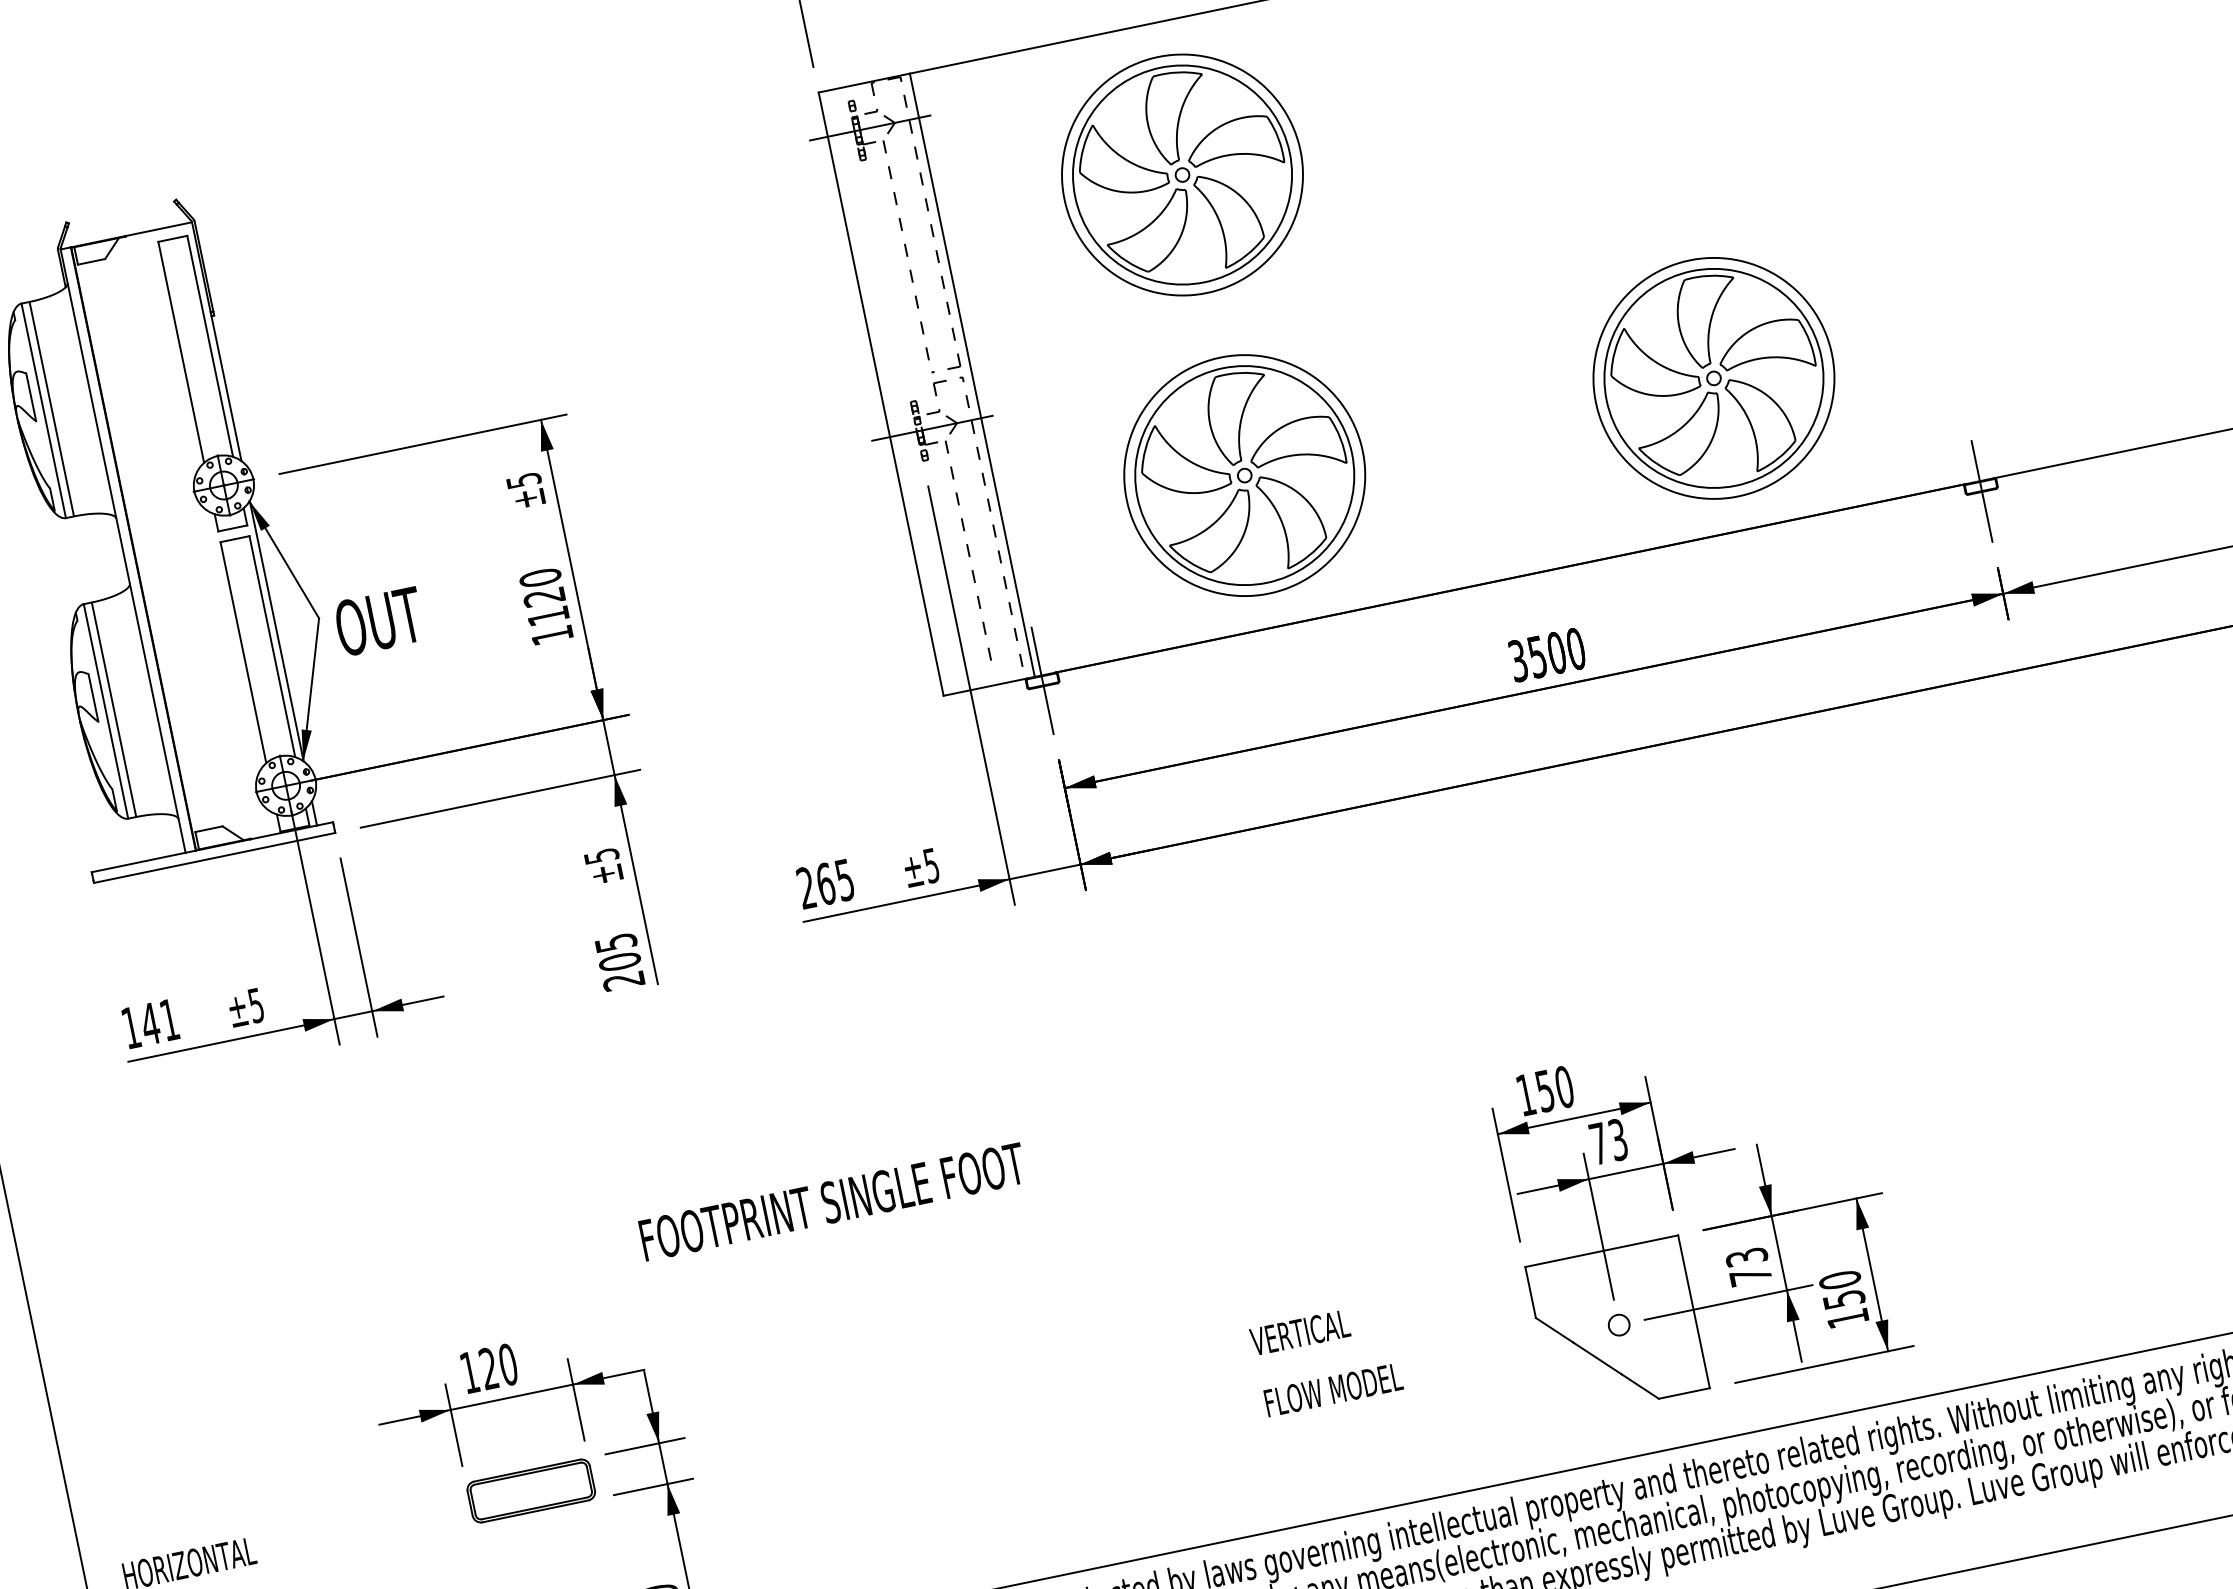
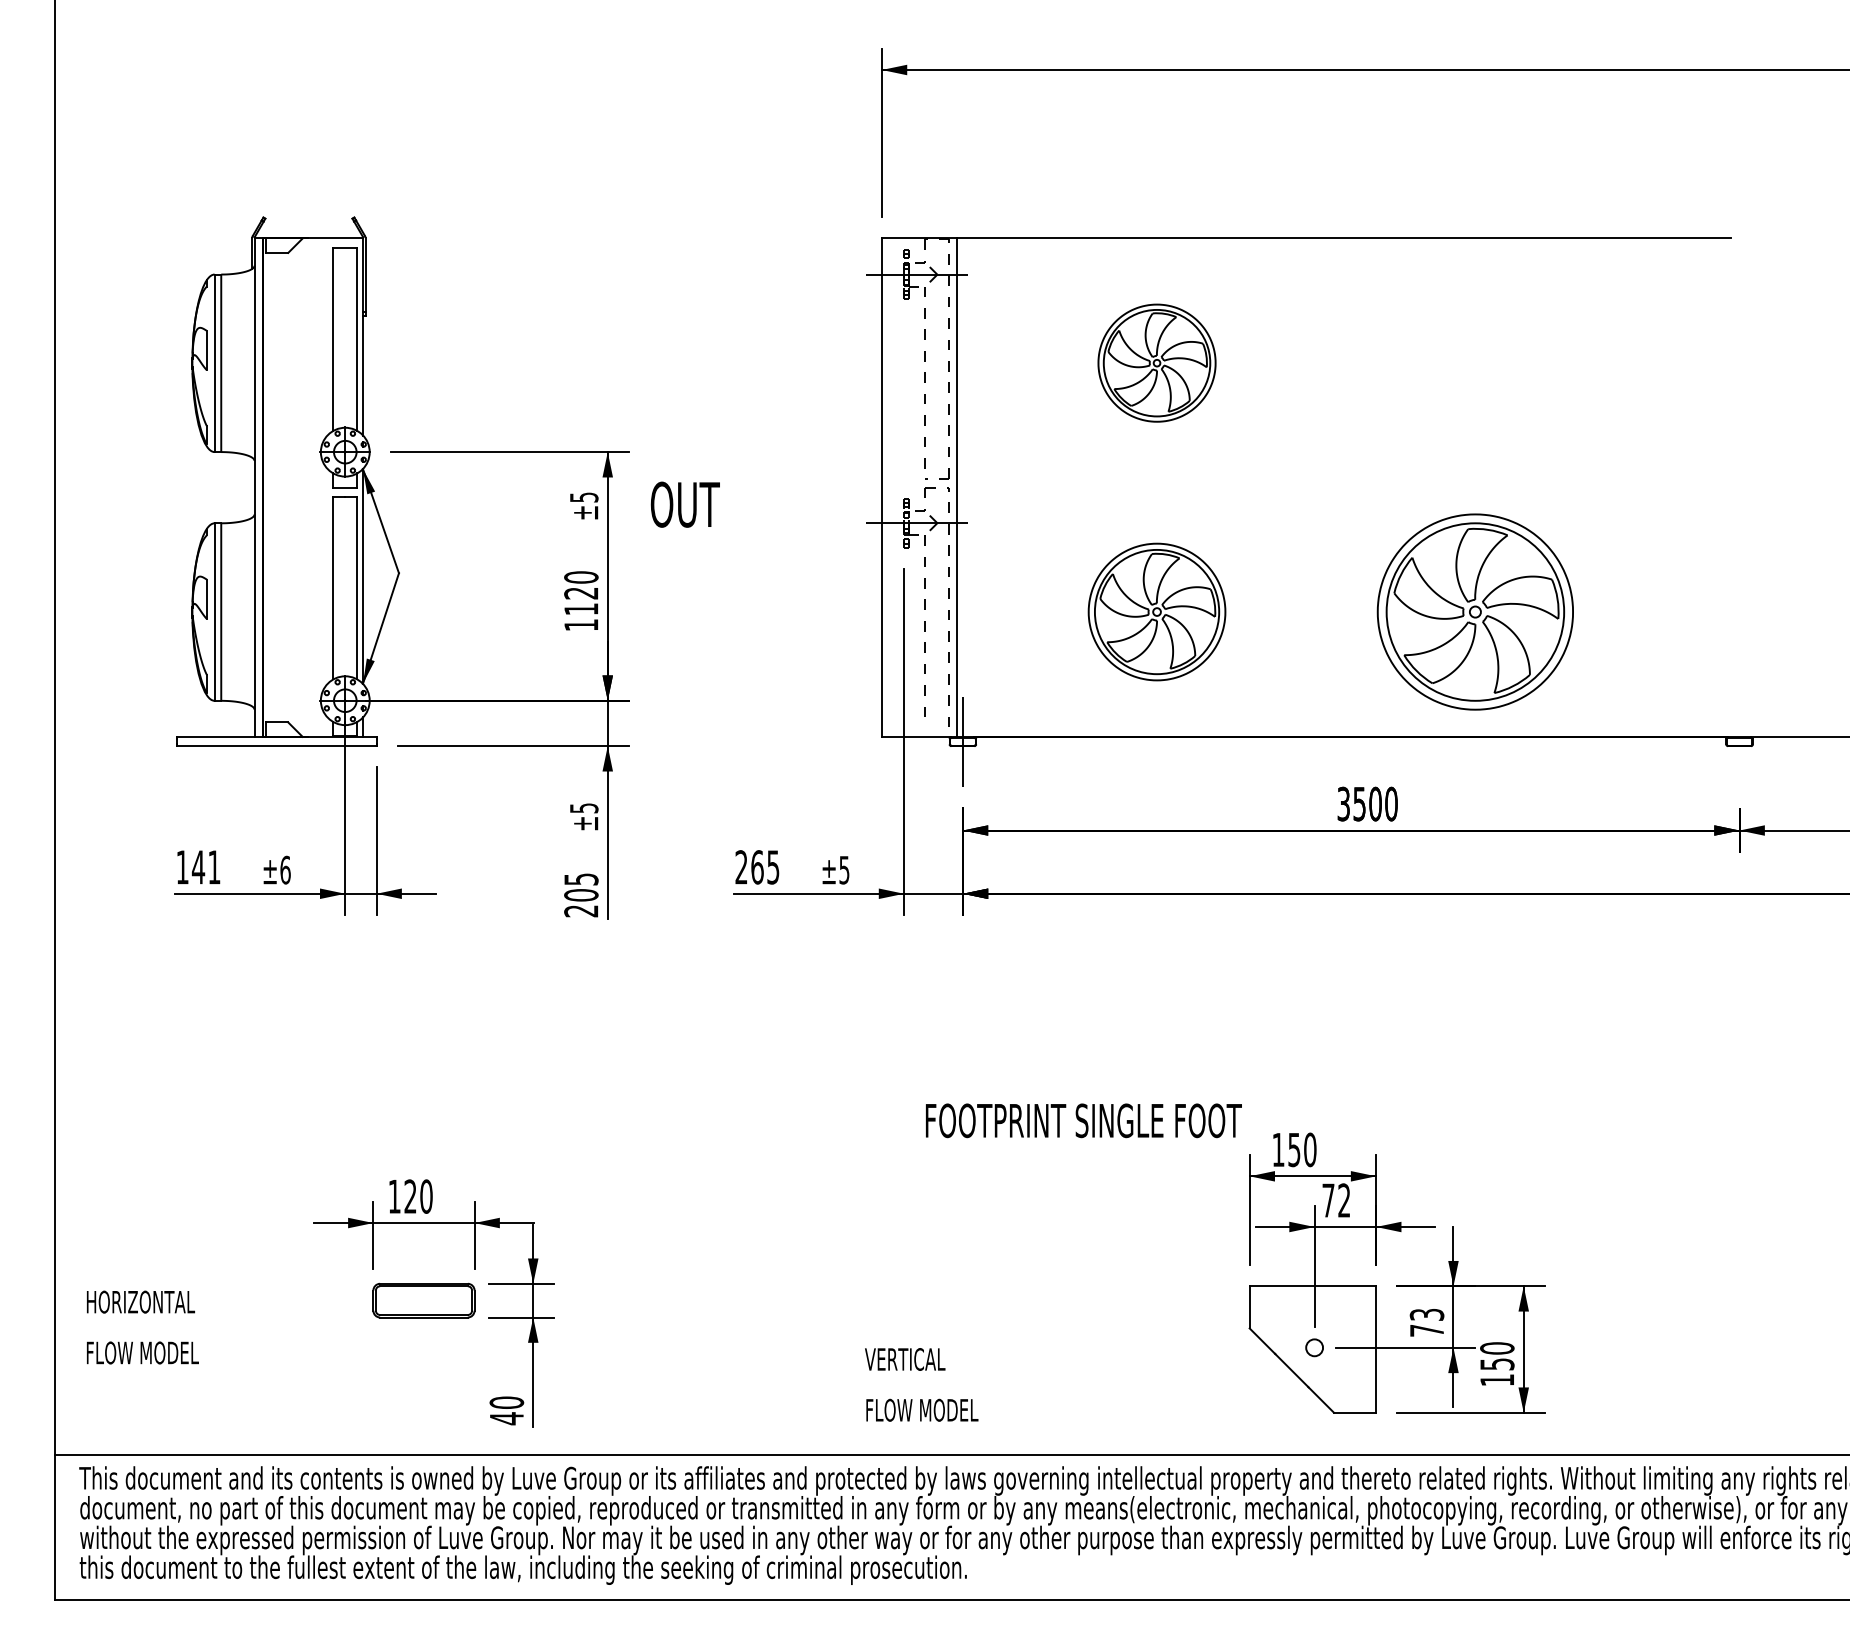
part: (1181, 174) -> (1156, 362), size x0.6
part: (1712, 377) -> (1474, 611), moved
part: (1243, 475) -> (1156, 611), size x0.7
line: (1981, 491) -> (1739, 745), removed
text: (378, 621) -> (684, 504), moved
text: (256, 1004) -> (285, 869), ±5 -> ±6
text: (1618, 1139) -> (1344, 1200), 73 -> 72
text: (832, 1201) -> (1083, 1120), moved
text: (1326, 1358) -> (921, 1384), moved

